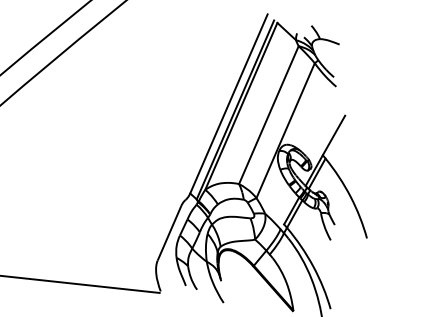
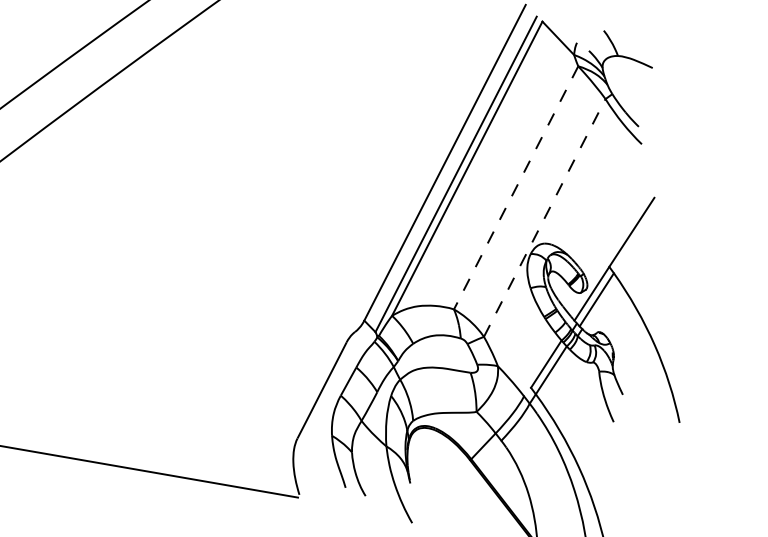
line: (268, 115) -> (515, 188), solid -> dashed
line: (285, 130) -> (544, 217), solid -> dashed

